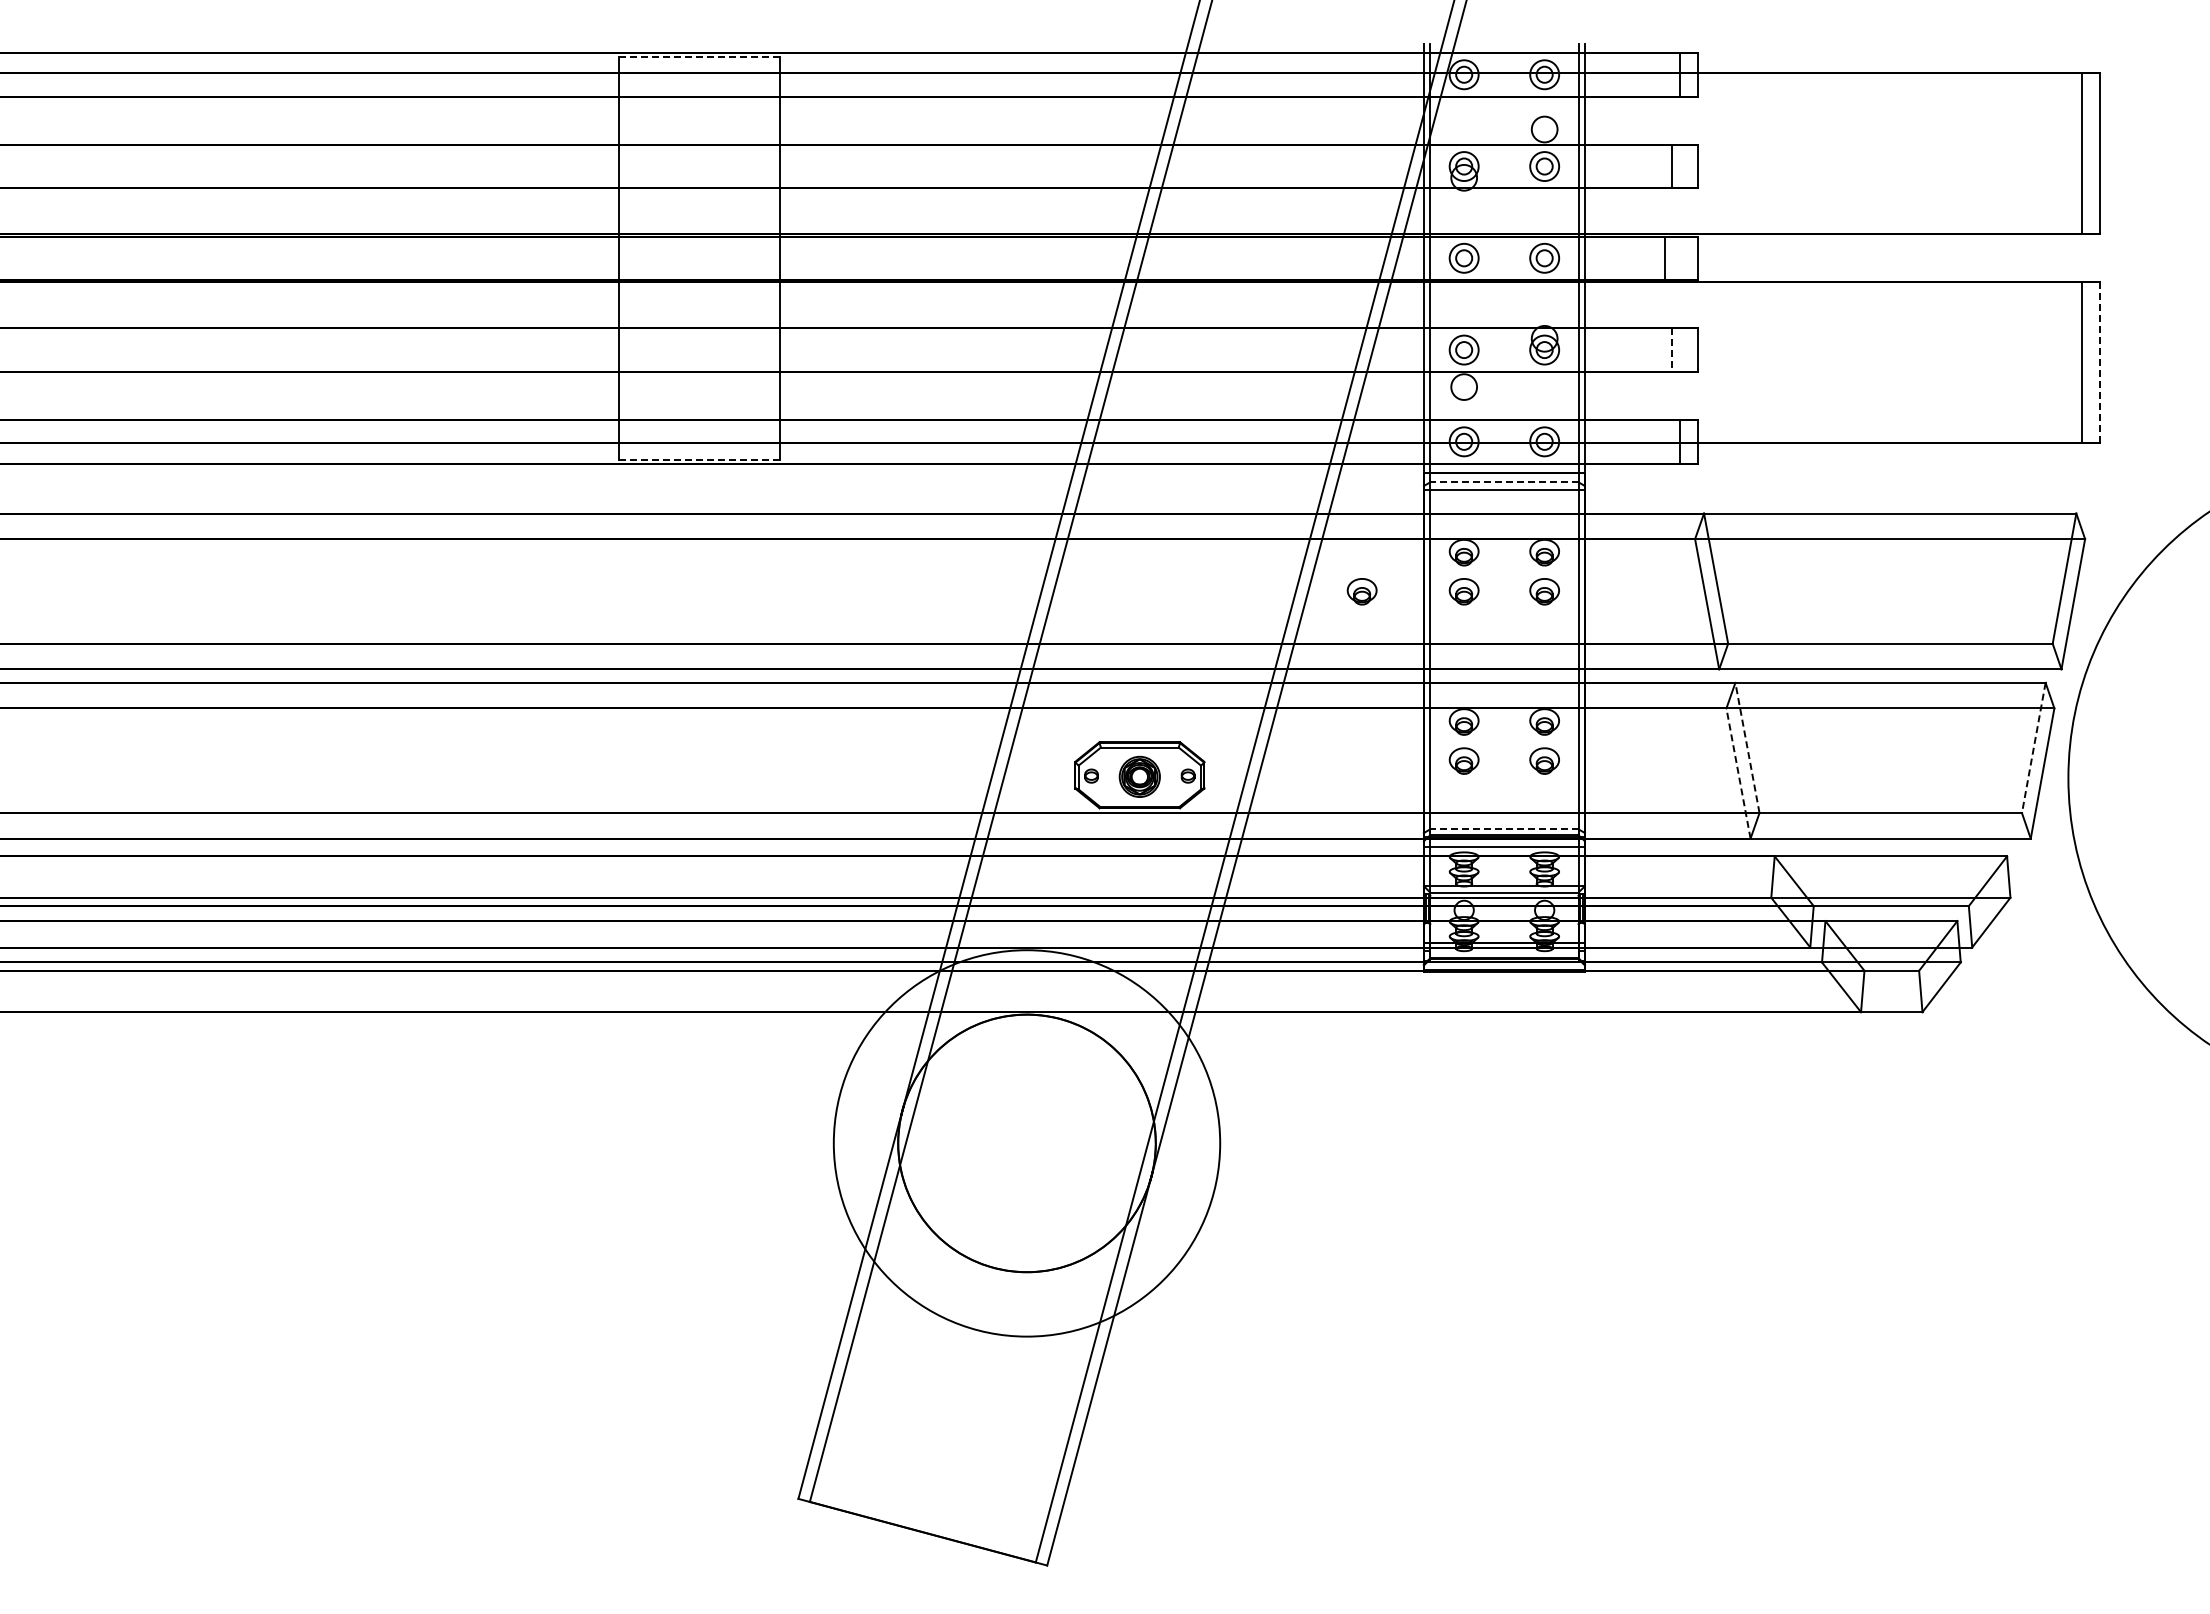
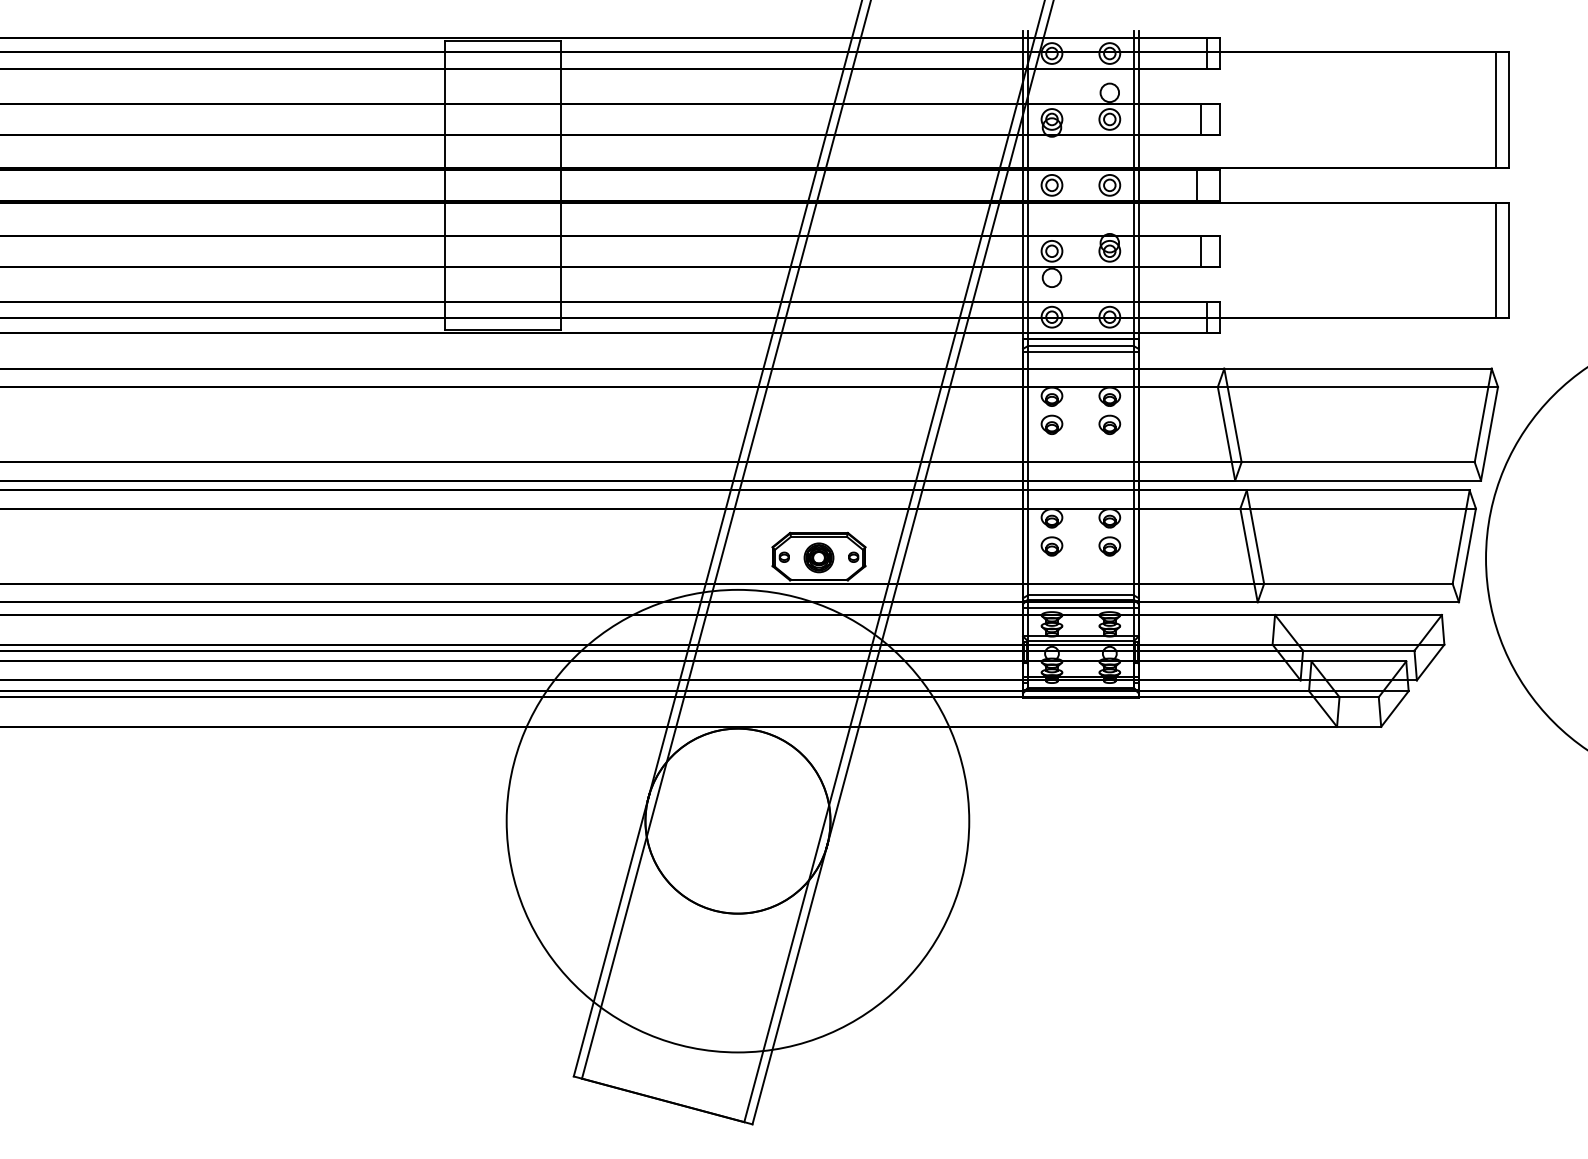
line: (699, 57) -> (502, 41), dashed -> solid
line: (1671, 350) -> (1200, 251), dashed -> solid
line: (2100, 362) -> (1509, 260), dashed -> solid
line: (698, 459) -> (502, 329), dashed -> solid
line: (1503, 482) -> (1080, 346), dashed -> solid
part: (1361, 591) -> (978, 424), removed
line: (1747, 747) -> (1255, 536), dashed -> solid
line: (2033, 748) -> (1460, 537), dashed -> solid
line: (1738, 773) -> (1249, 555), dashed -> solid
line: (1503, 829) -> (1080, 595), dashed -> solid
circle: (1027, 1143) -> (738, 821), size x1.67

